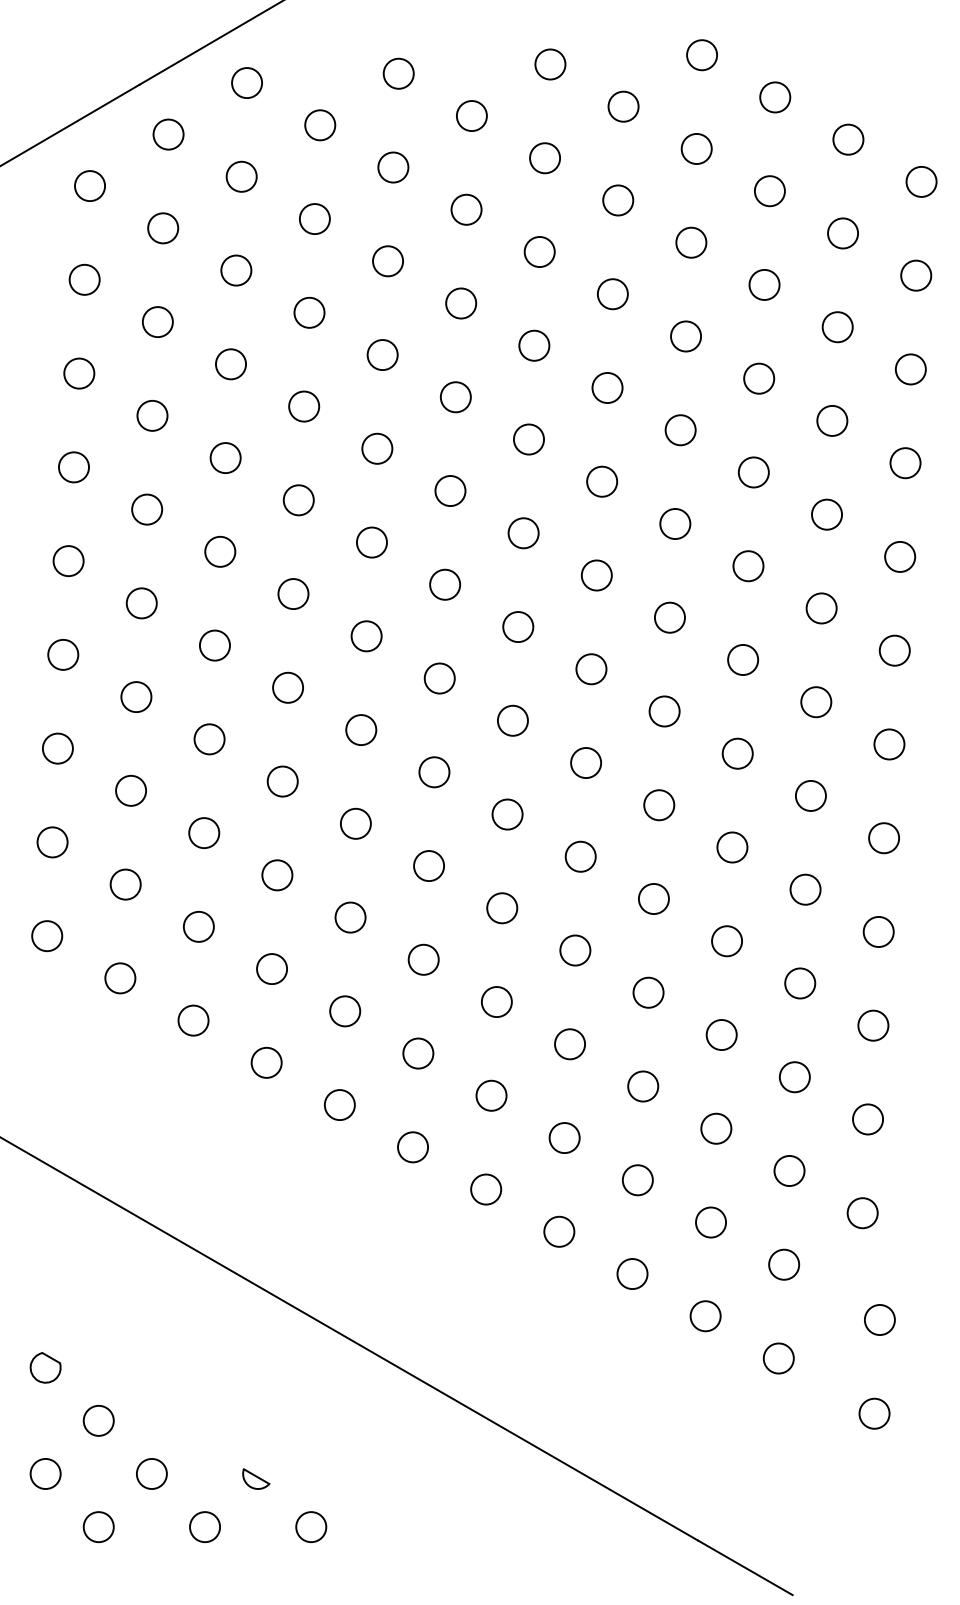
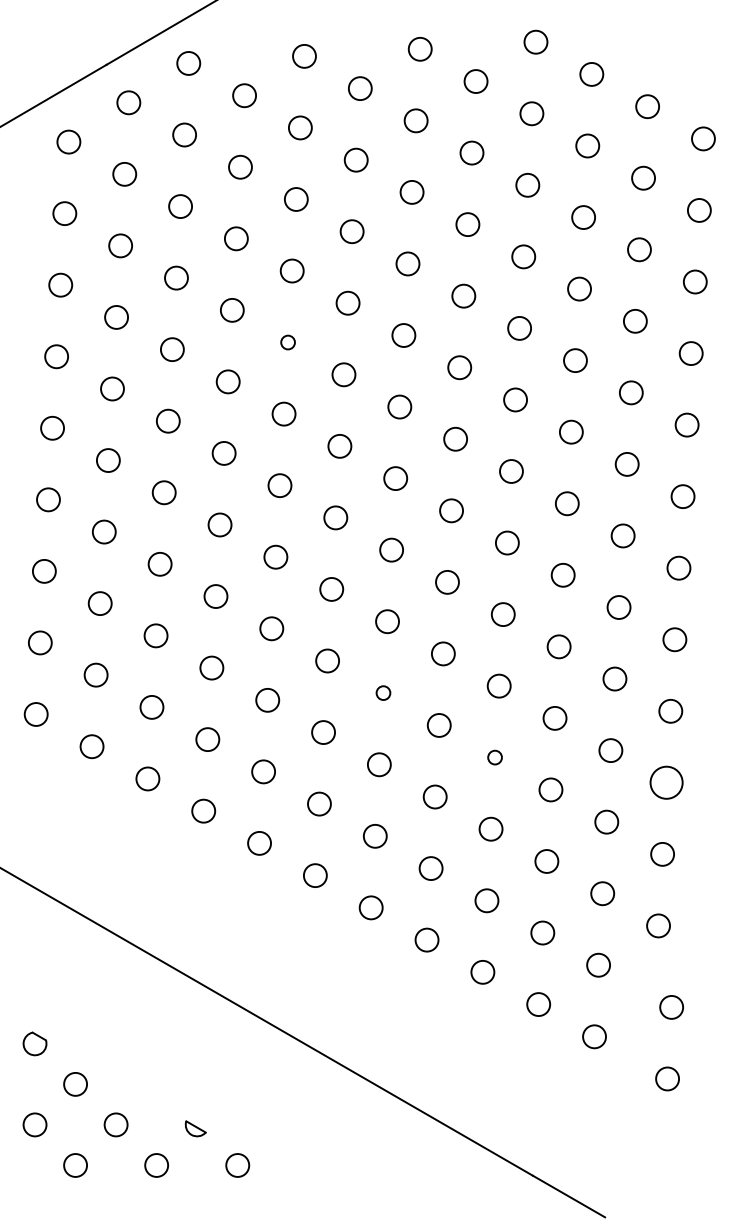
circle: (376, 448) -> (287, 342), size x0.6
circle: (502, 907) -> (383, 692), size x0.6
circle: (647, 992) -> (494, 757), size x0.6
circle: (873, 1025) -> (666, 782), size x1.4

